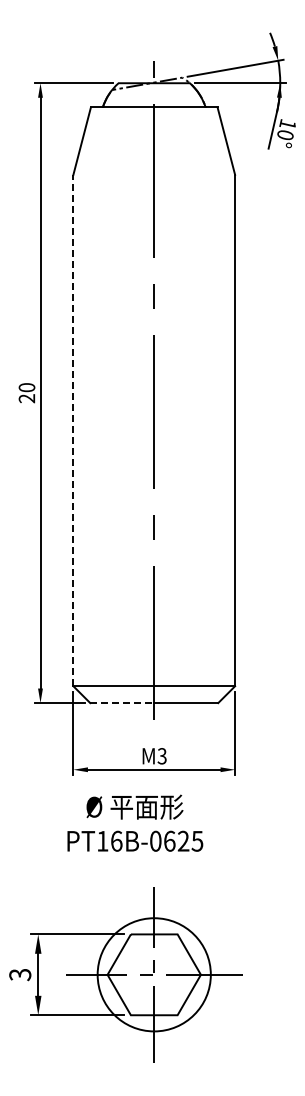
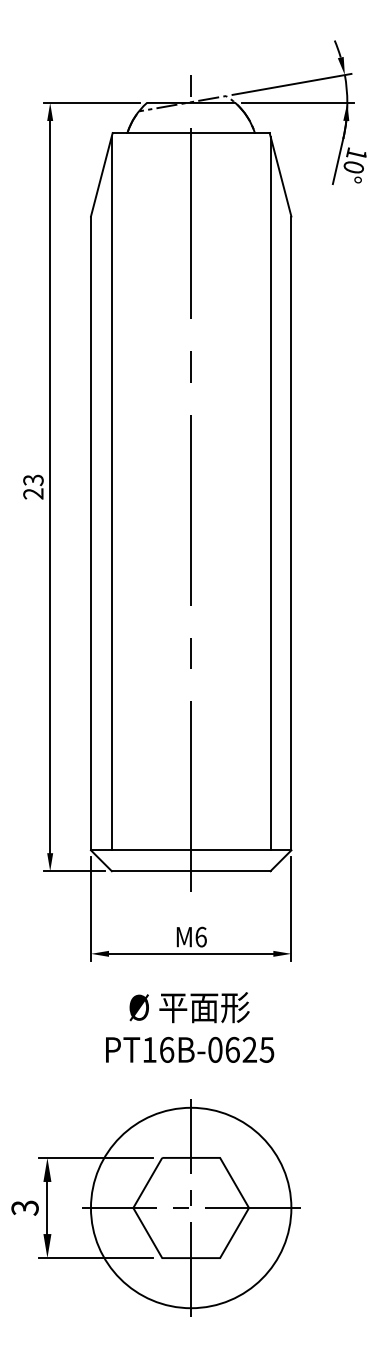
text: (26, 387) -> (32, 480), 20 -> 23
line: (90, 398) -> (112, 493), added
line: (218, 398) -> (270, 493), added
line: (73, 430) -> (91, 533), dashed -> solid
line: (122, 703) -> (151, 871), dashed -> solid
text: (161, 756) -> (200, 937), 3 -> 6
text: (135, 822) -> (190, 1026), moved
circle: (154, 974) -> (191, 1207), size x1.43

